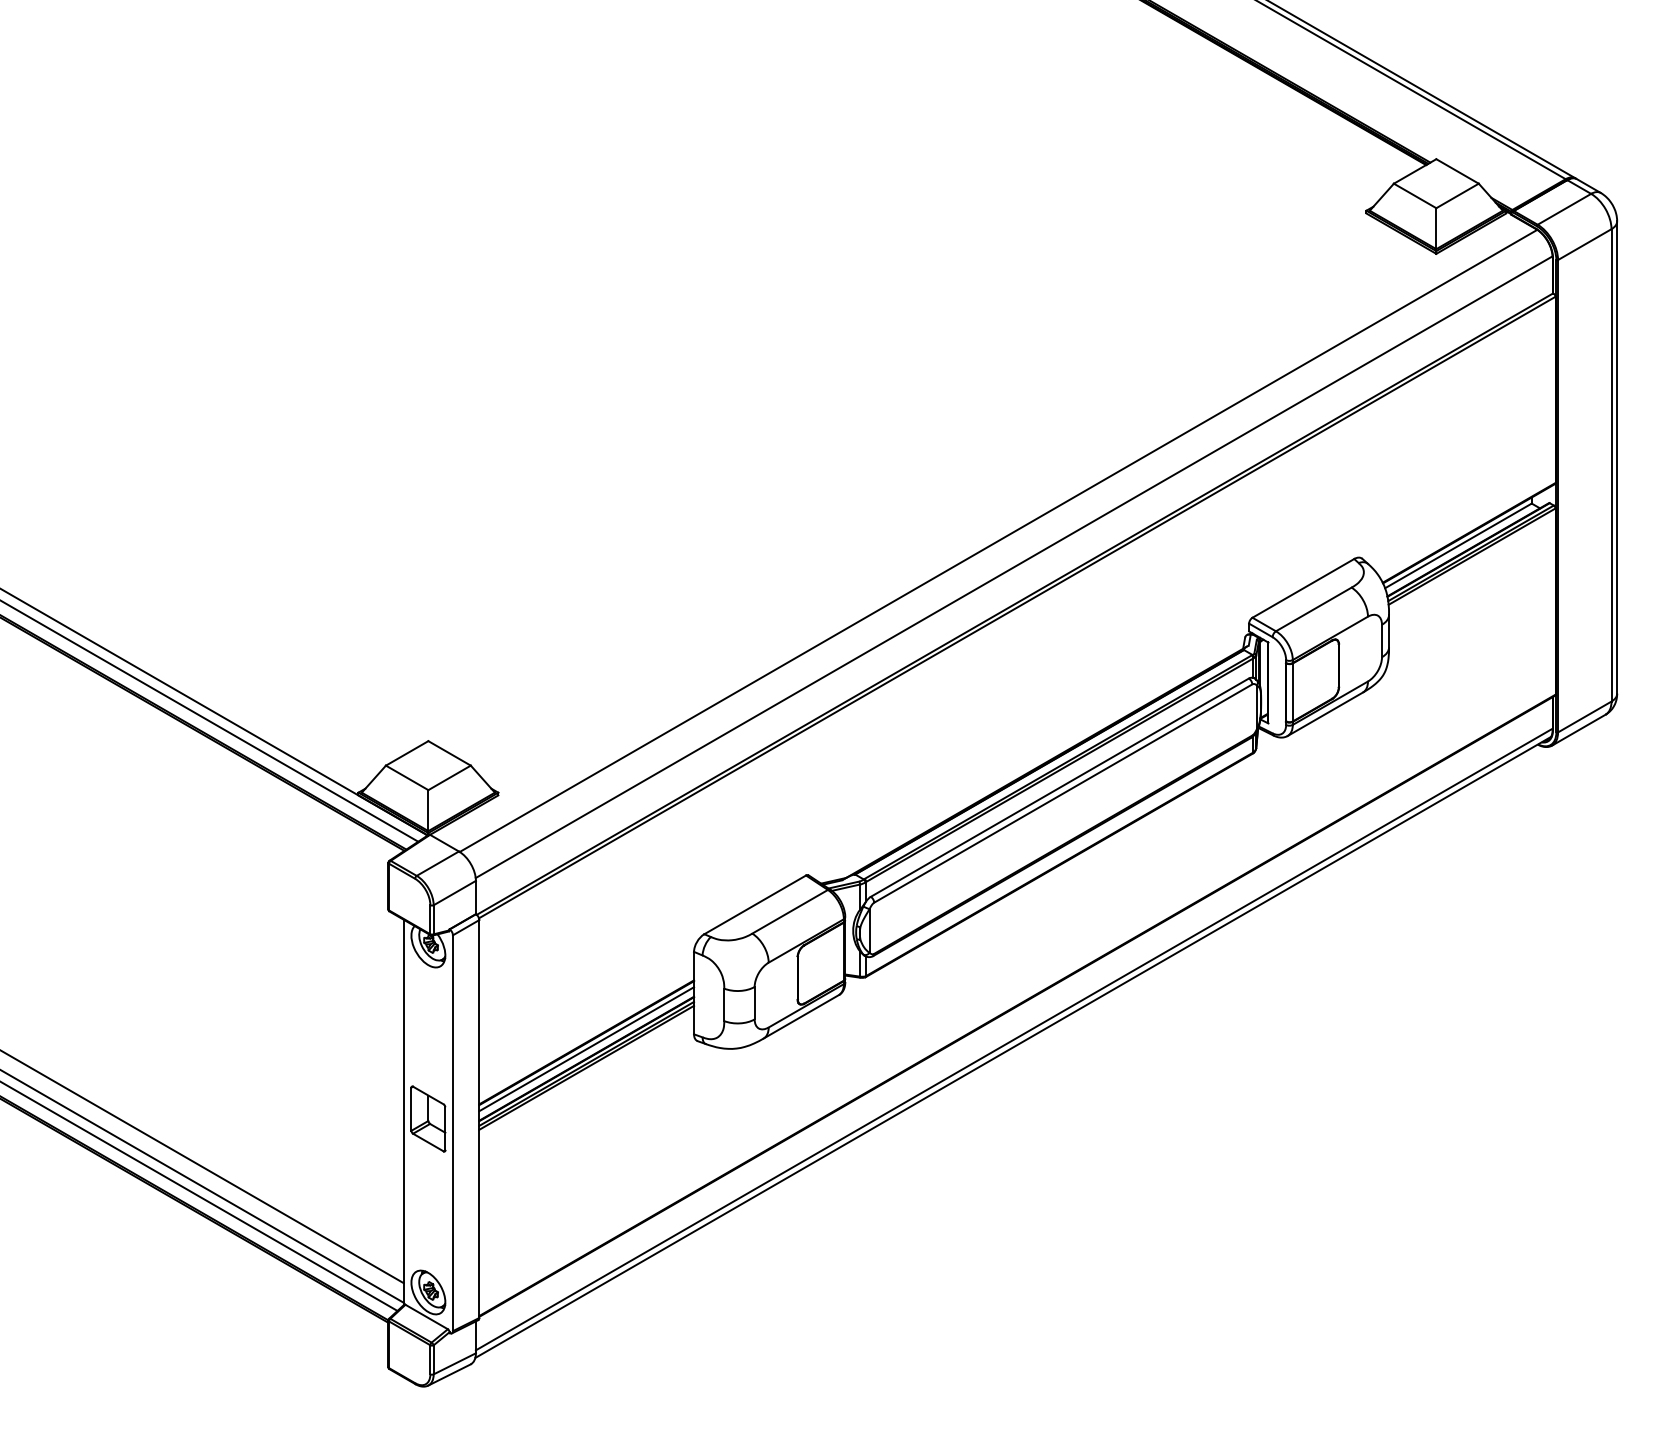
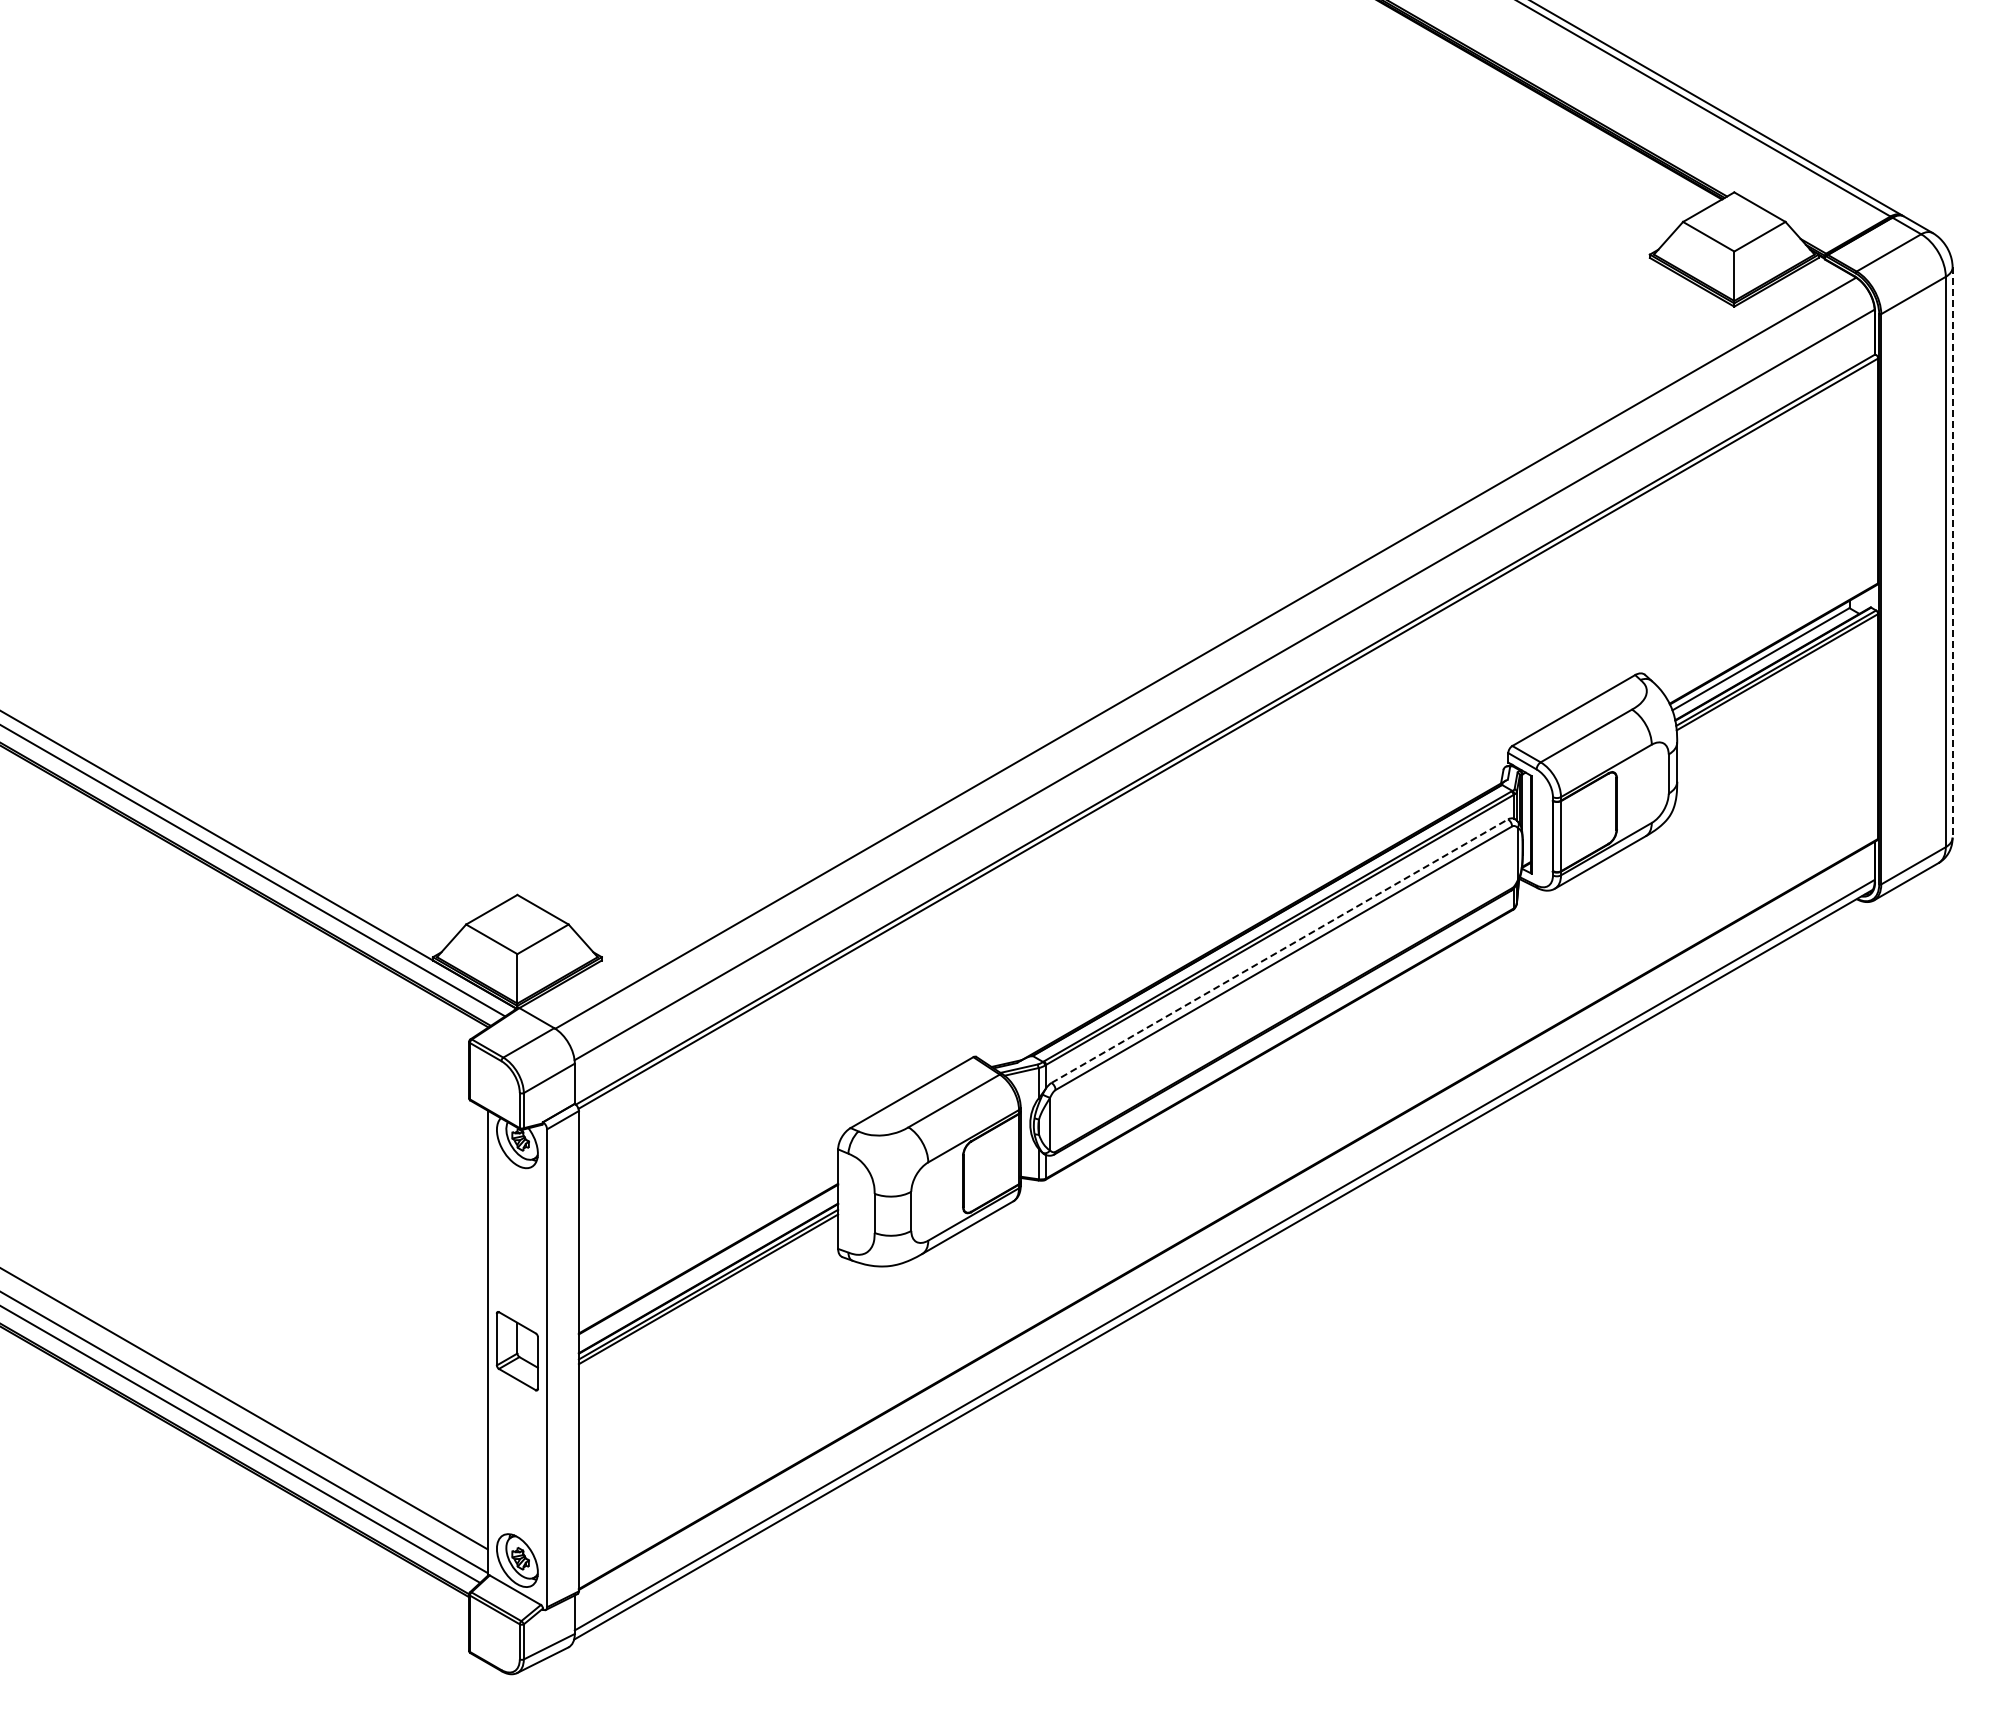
line: (1617, 458) -> (1952, 553), solid -> dashed
line: (1059, 787) -> (1279, 951), solid -> dashed
line: (586, 1048) -> (708, 1266), removed

